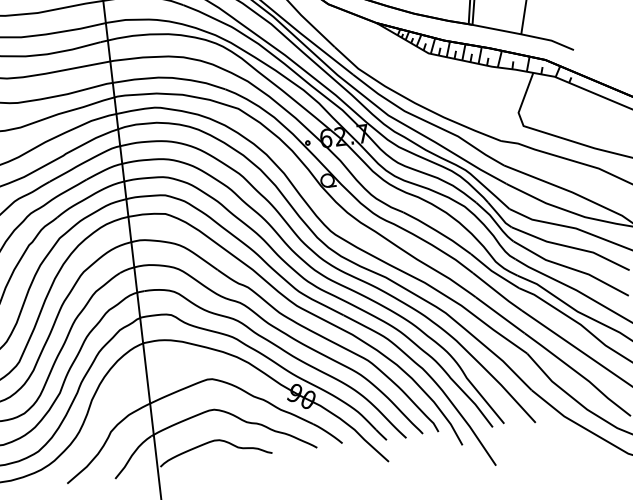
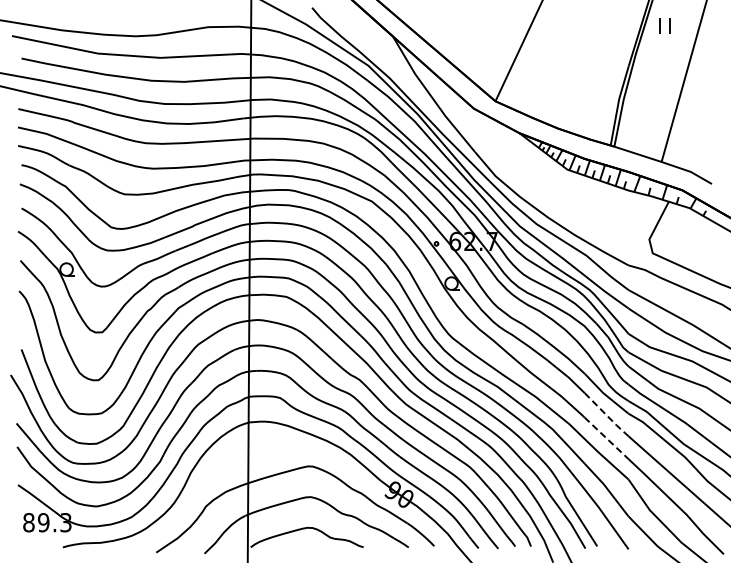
line: (498, 292) -> (607, 415), solid -> dashed
line: (500, 315) -> (606, 438), solid -> dashed

